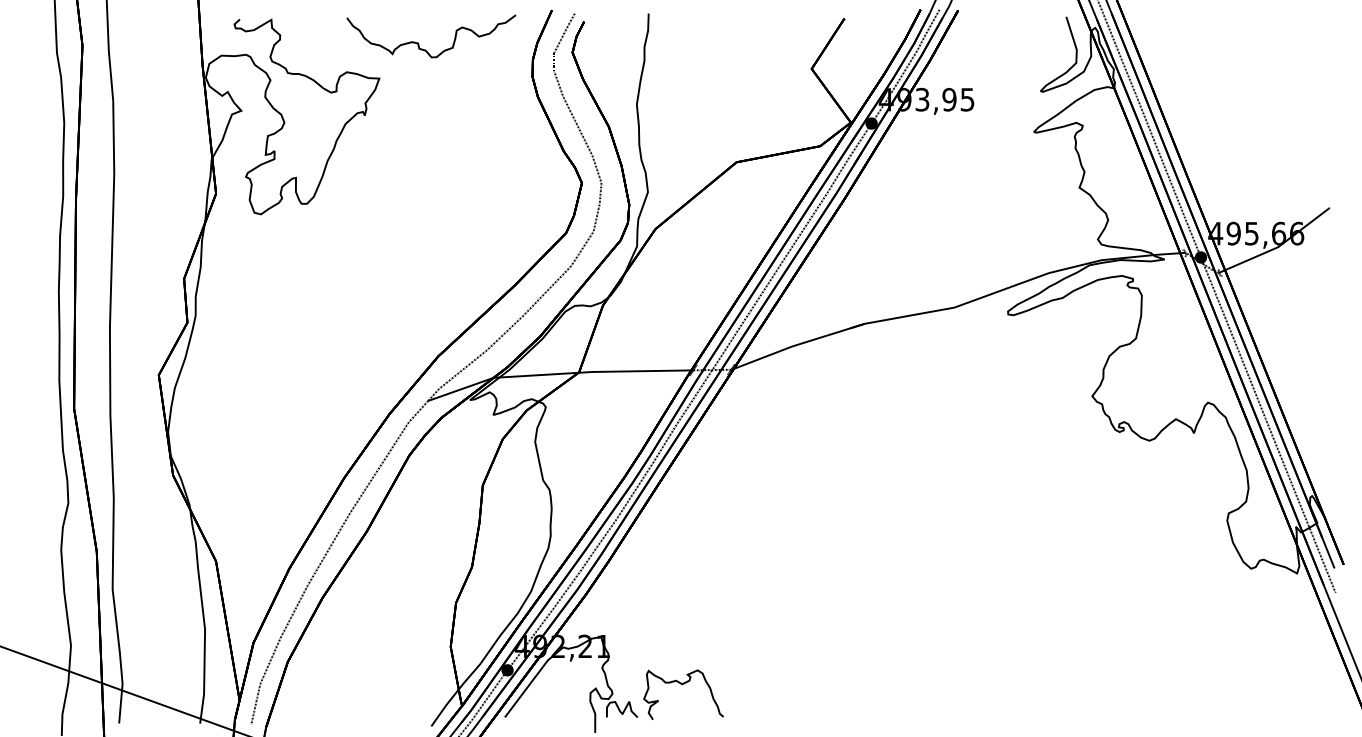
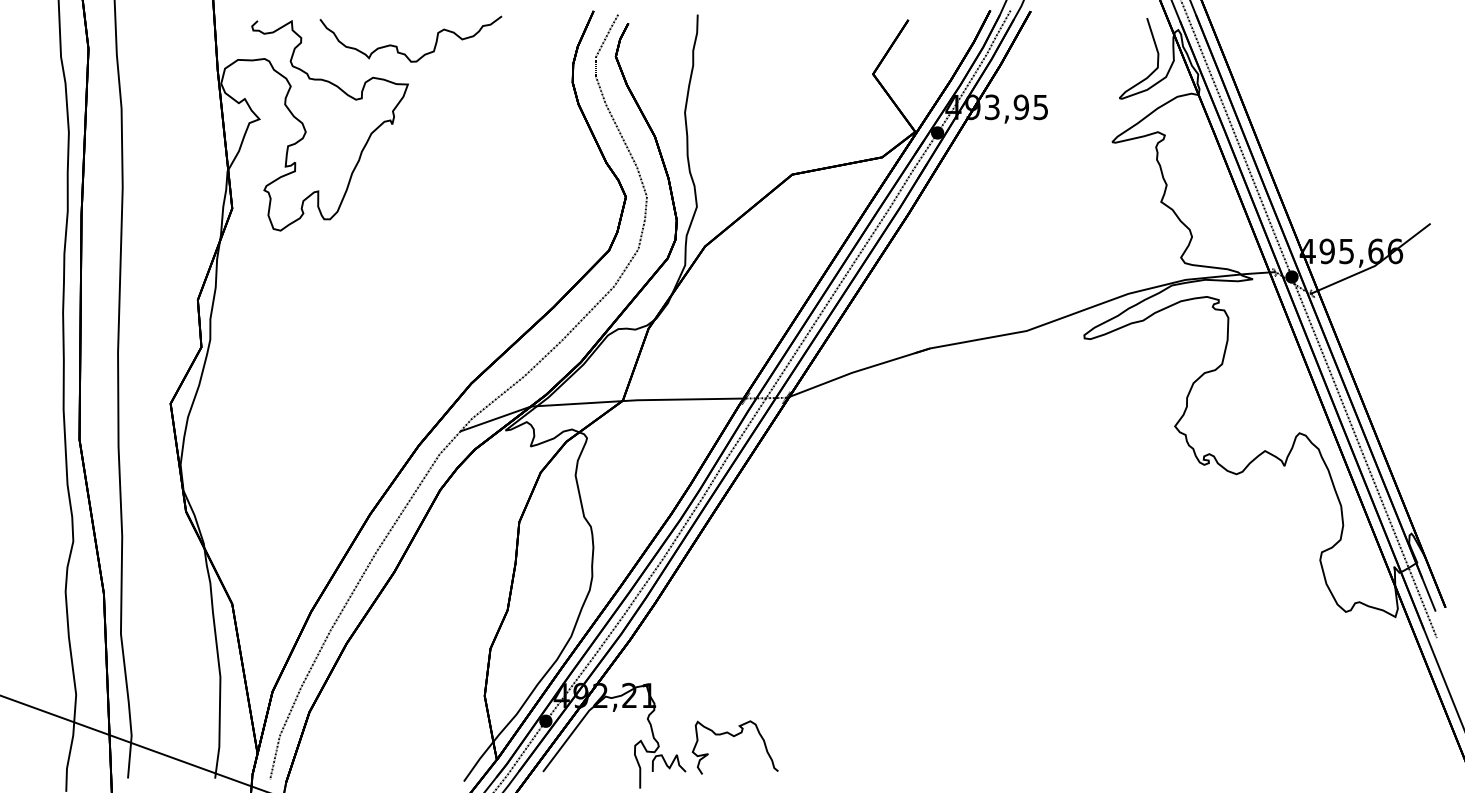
curve: (418, 43) -> (397, 46), moved

